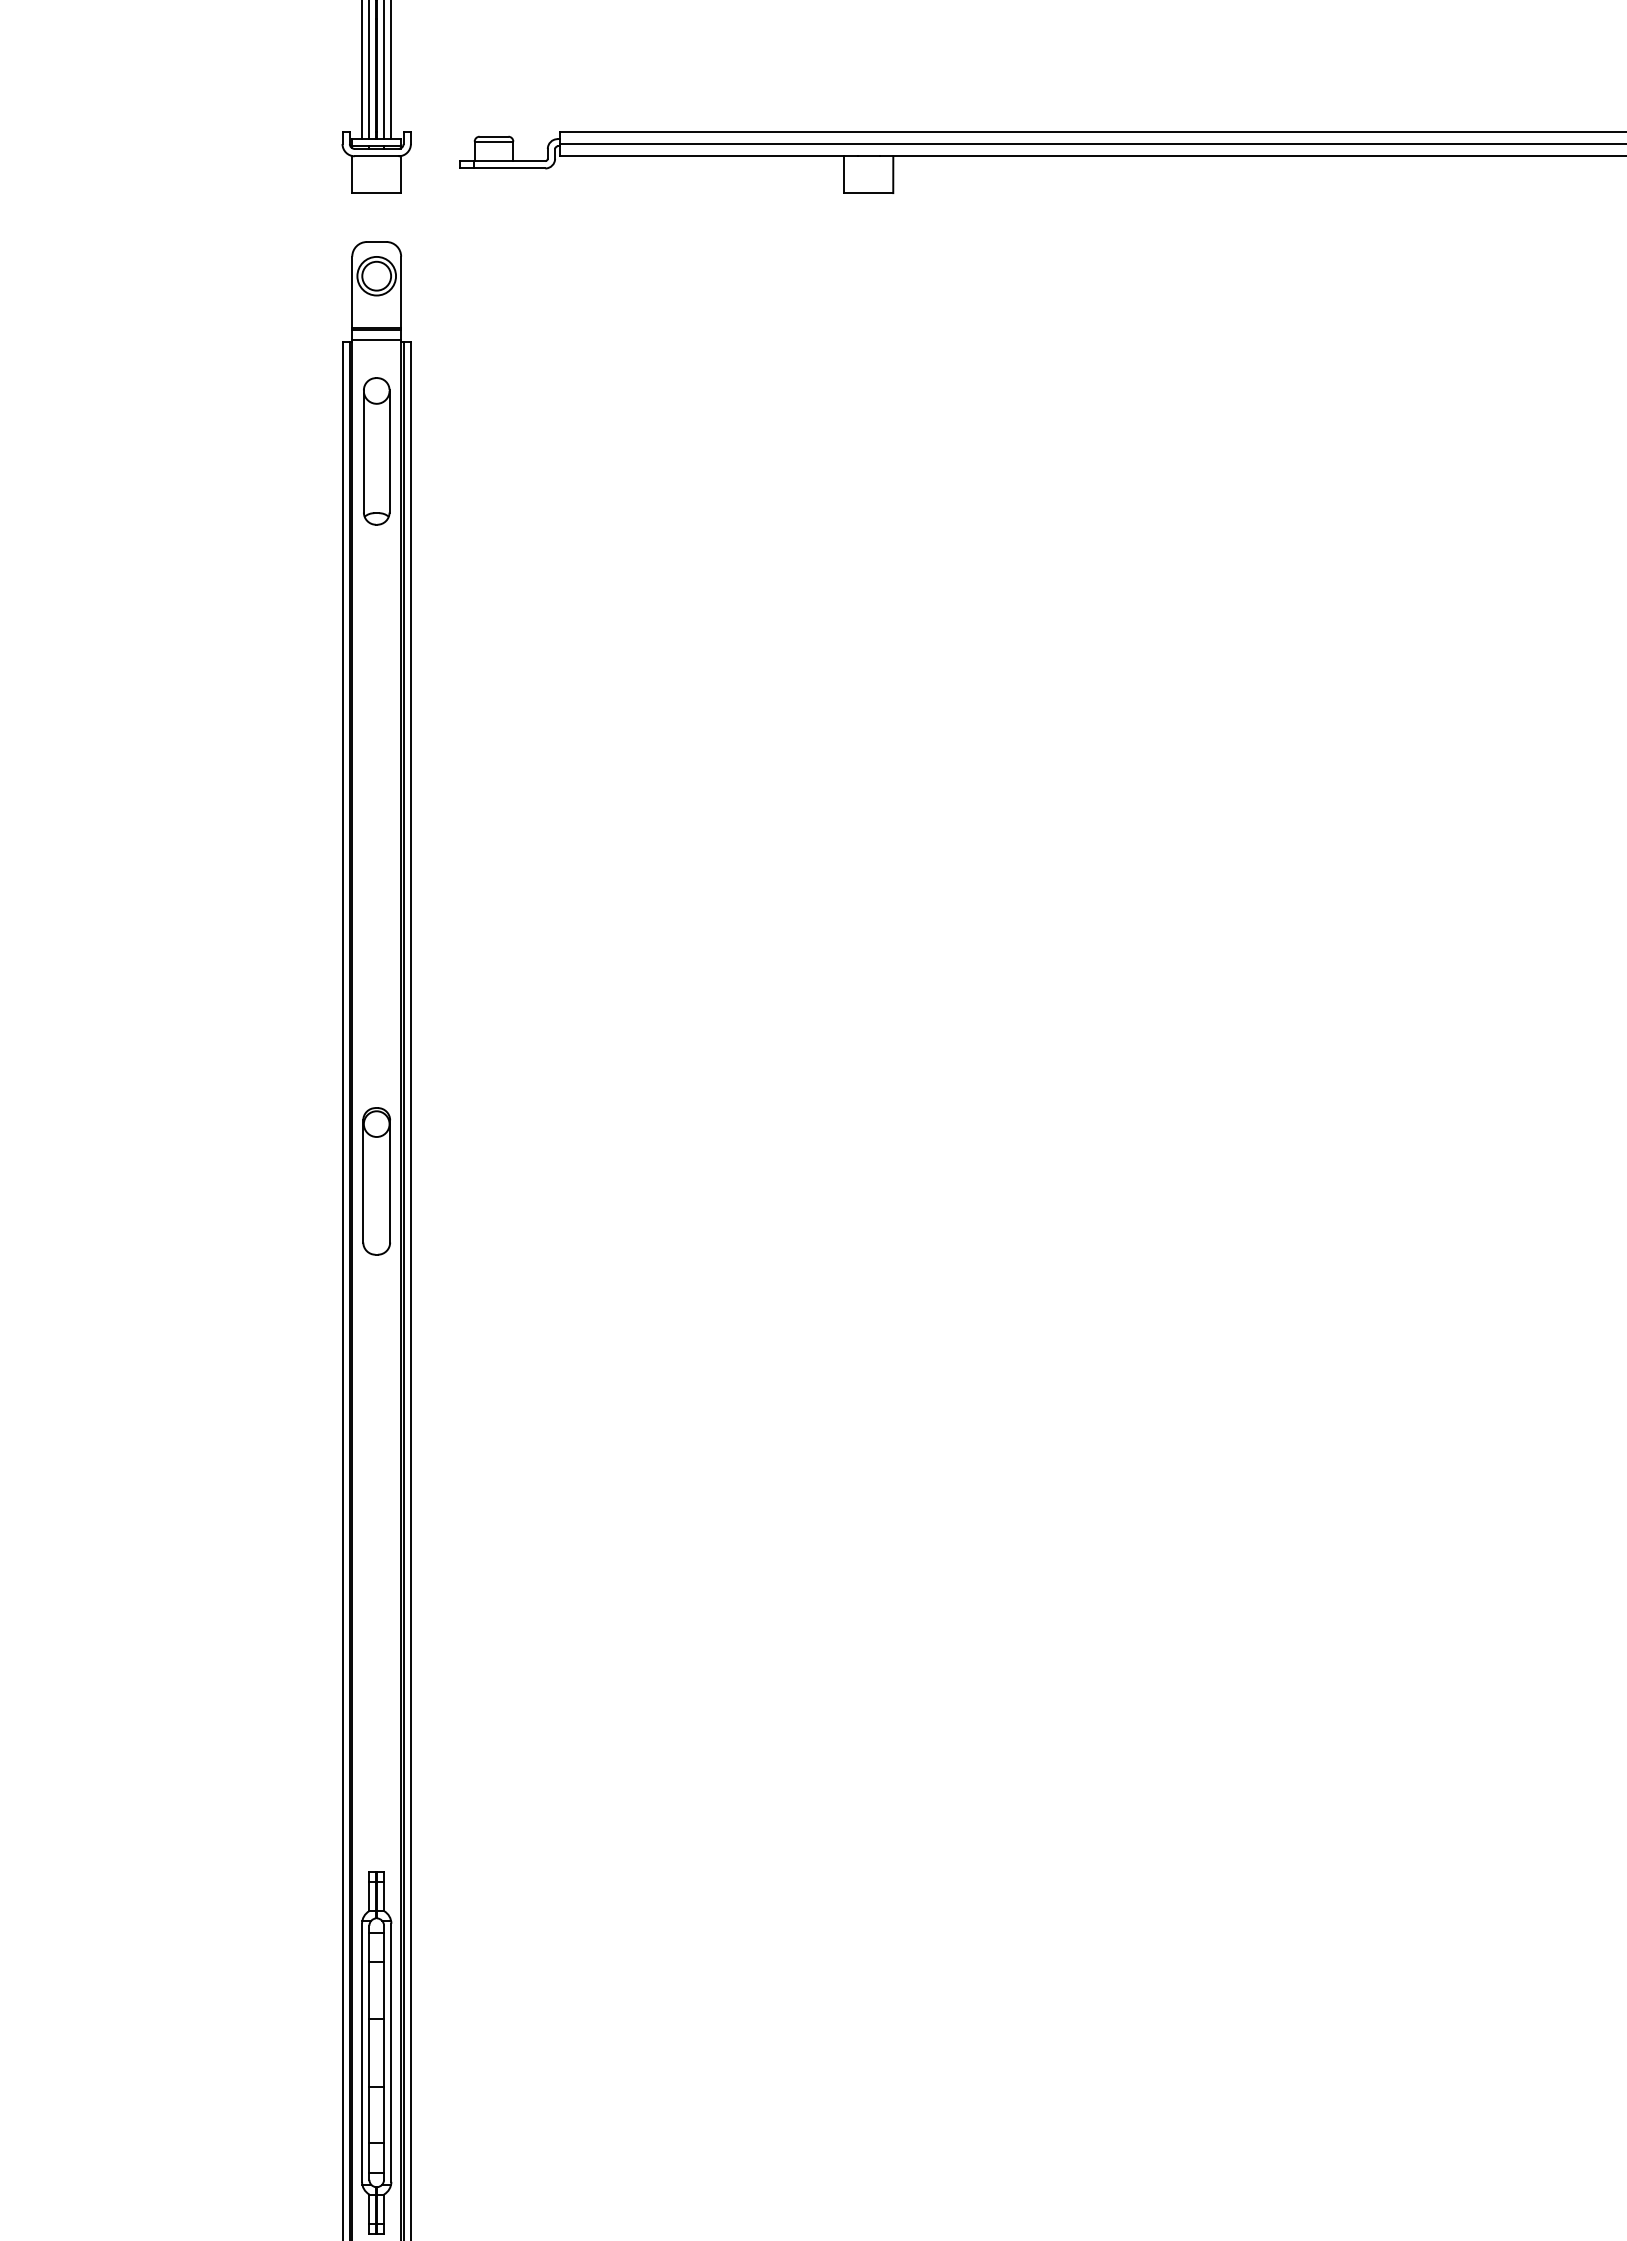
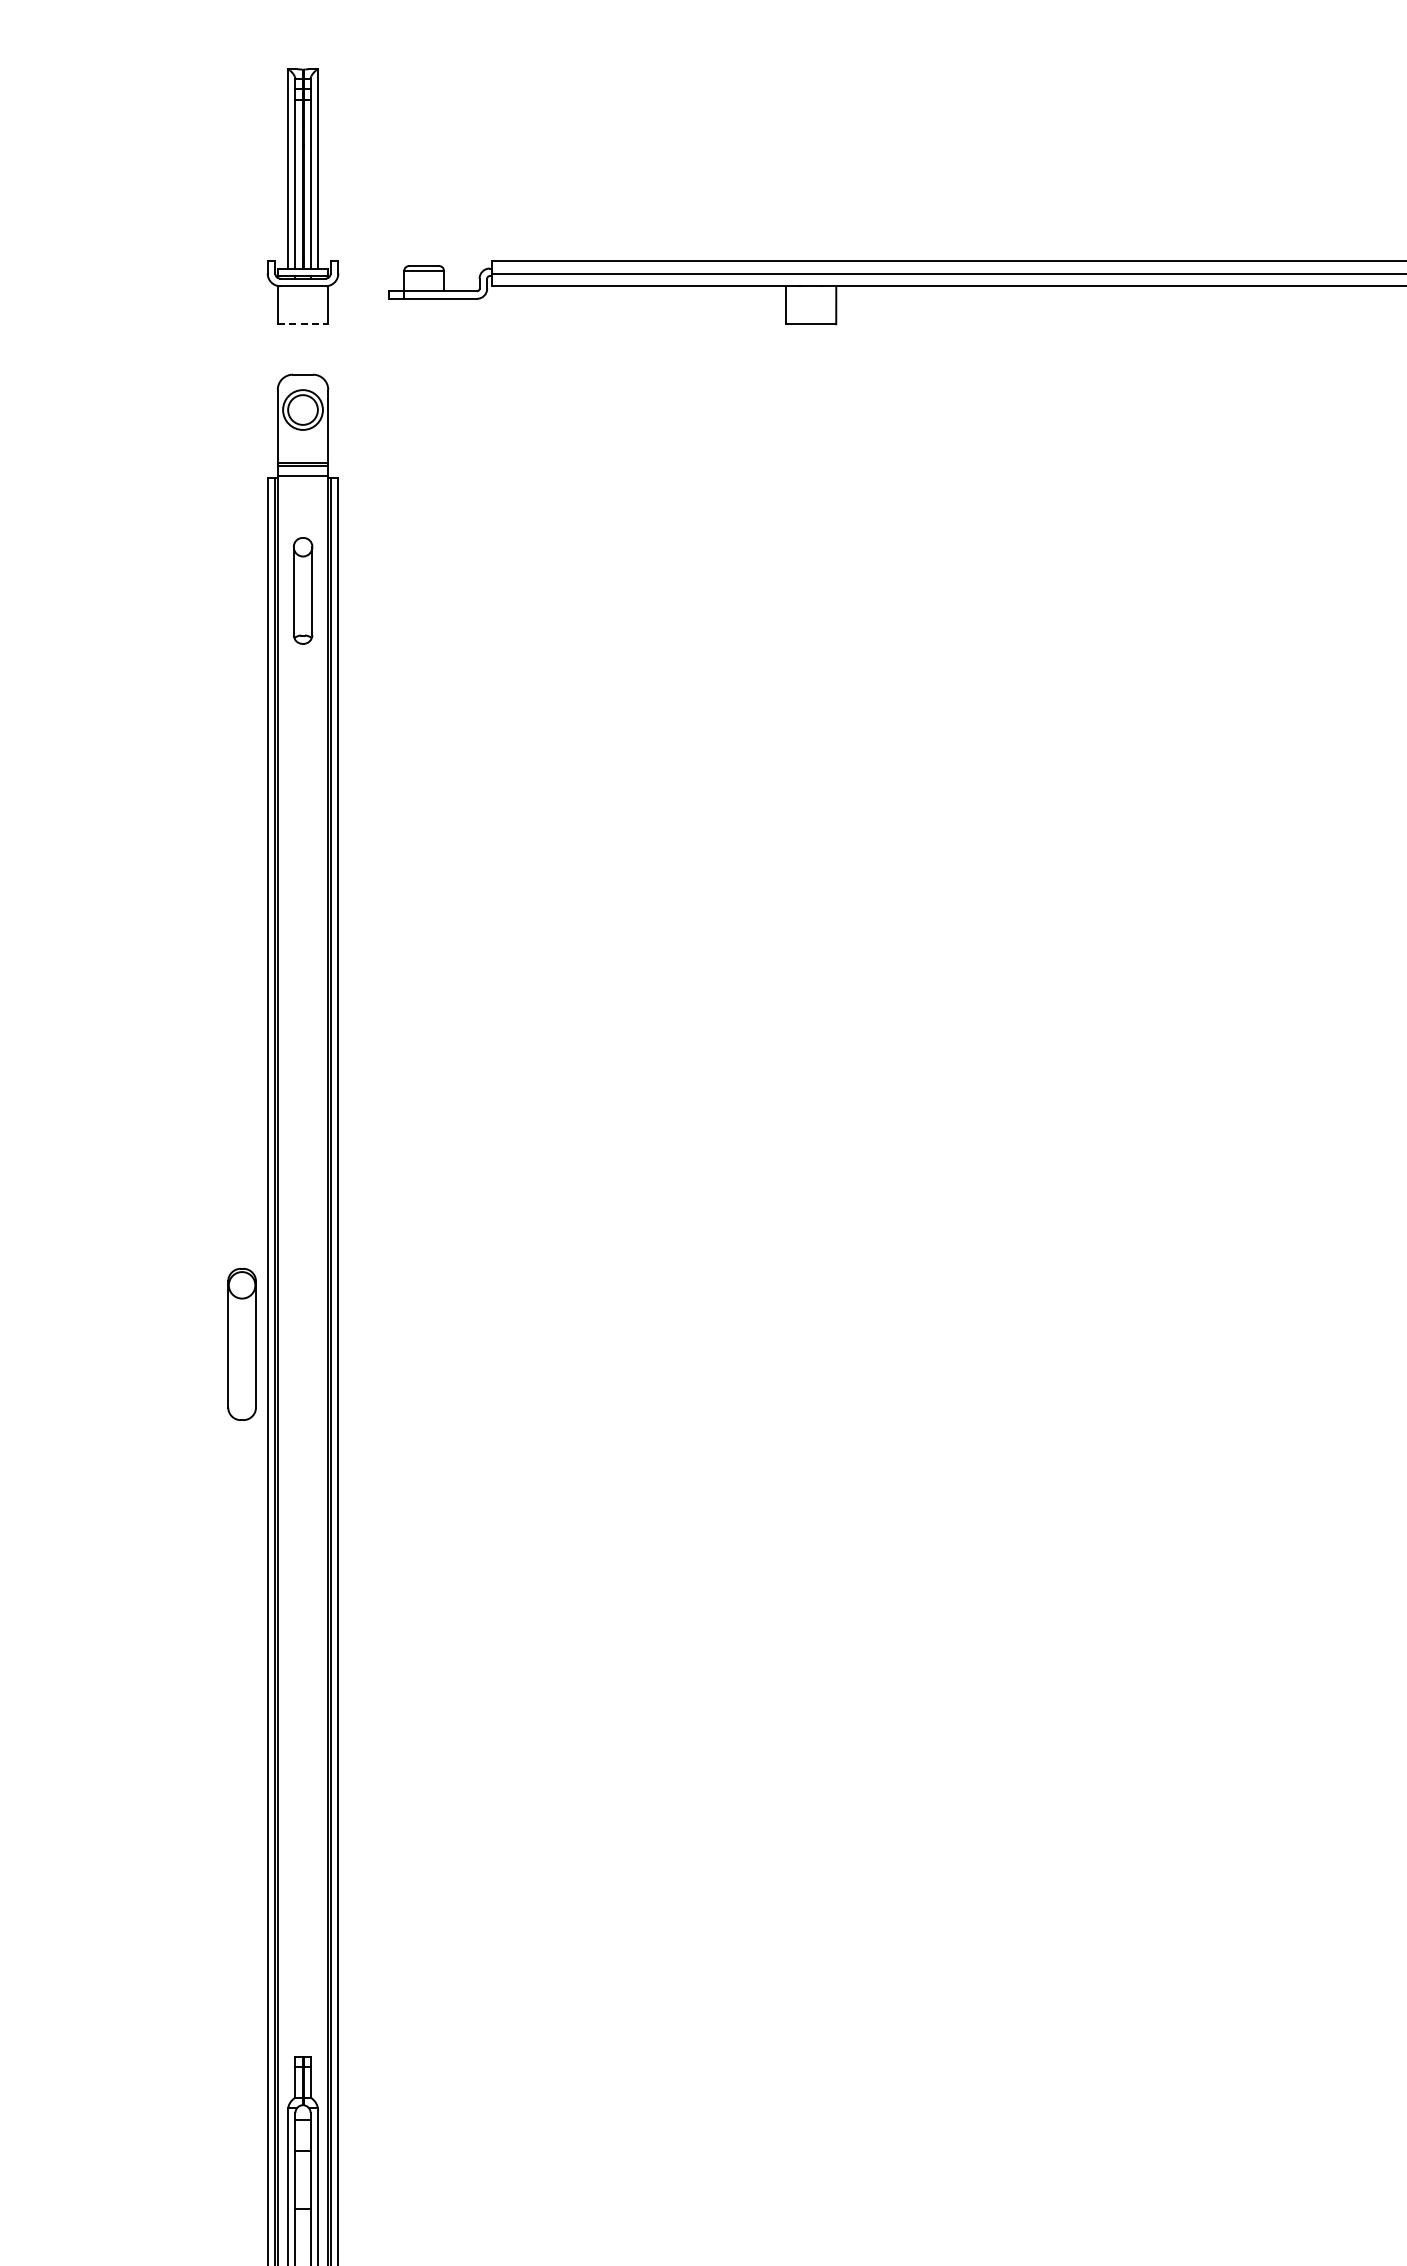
line: (377, 193) -> (303, 324), solid -> dashed
part: (376, 451) -> (302, 590), size x0.7
part: (376, 1181) -> (241, 1344), moved

